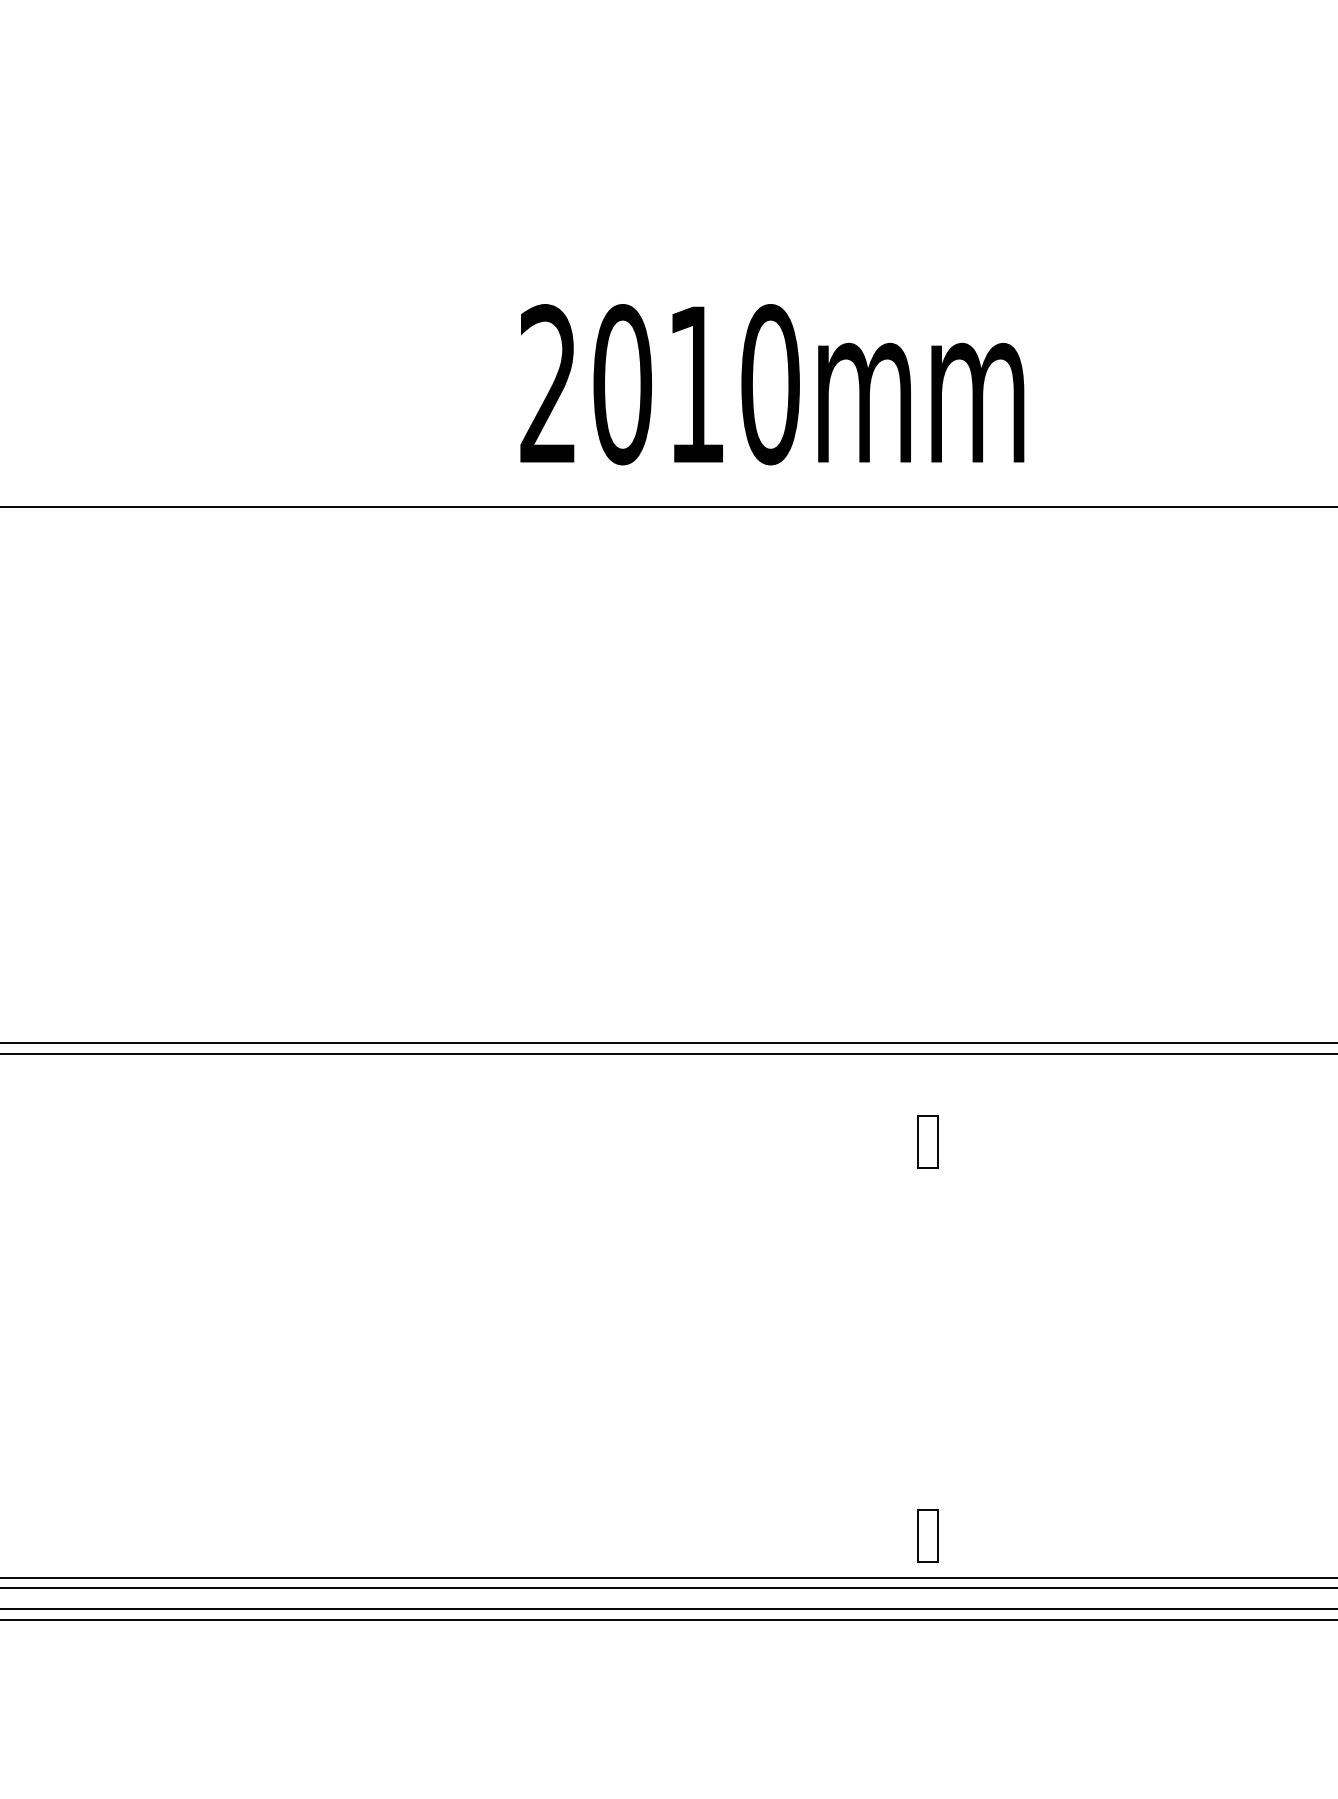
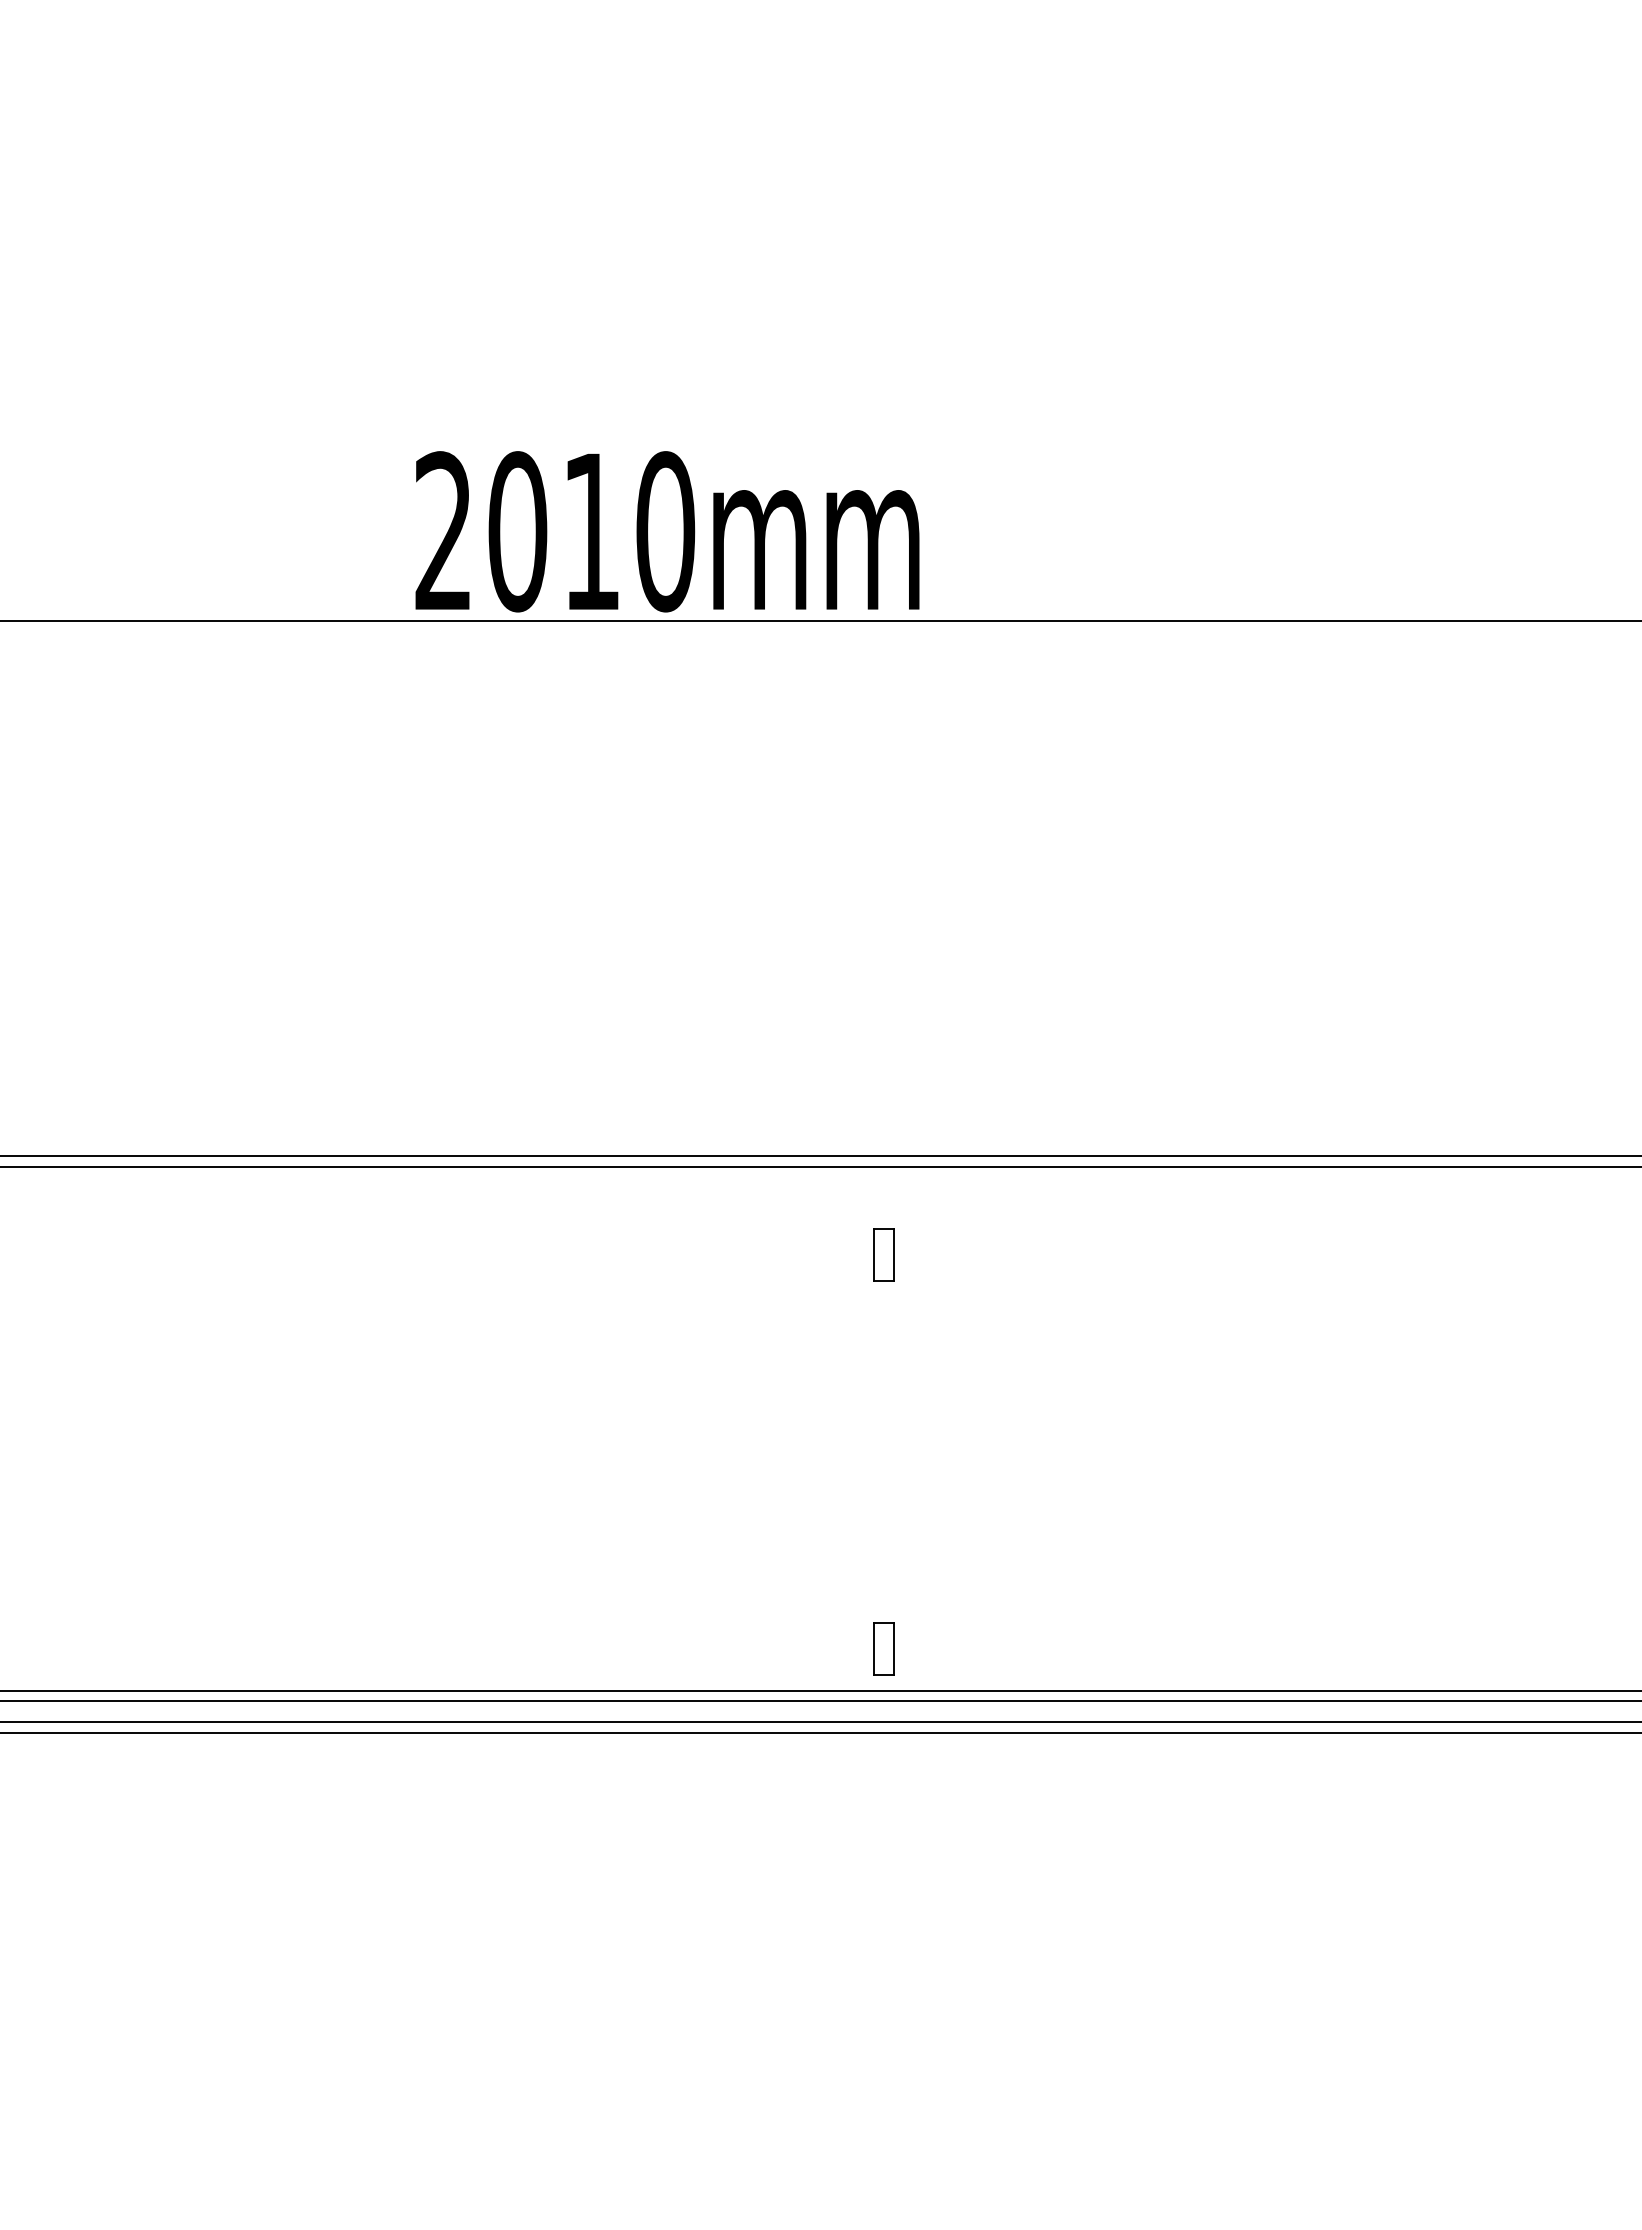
text: (772, 384) -> (667, 531), moved

